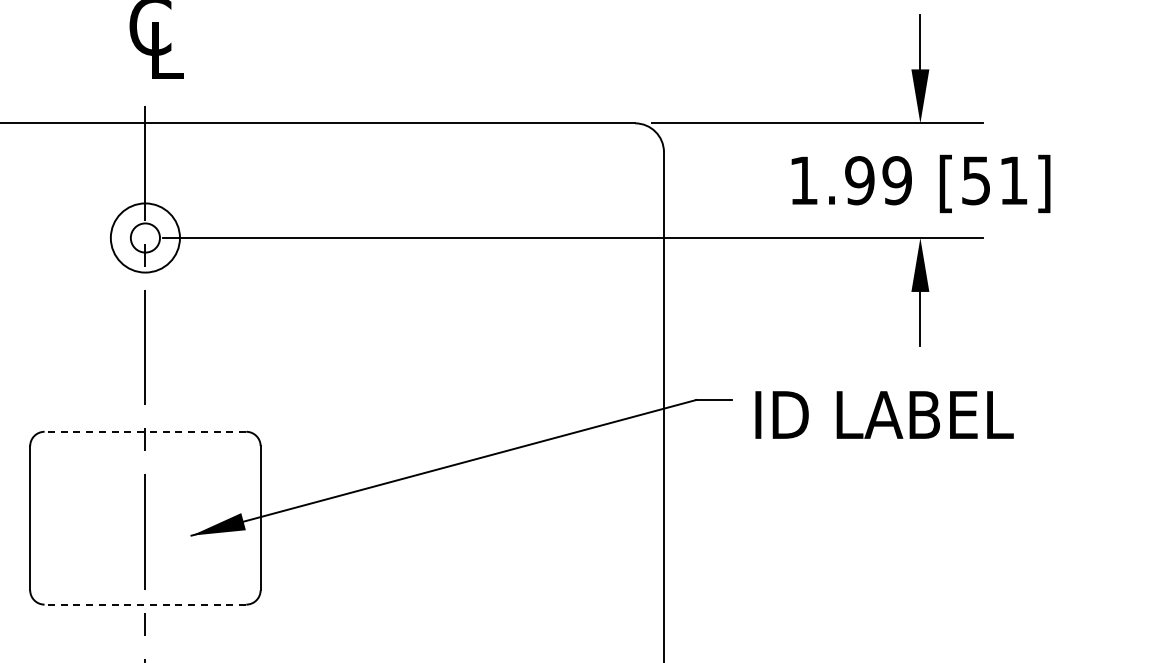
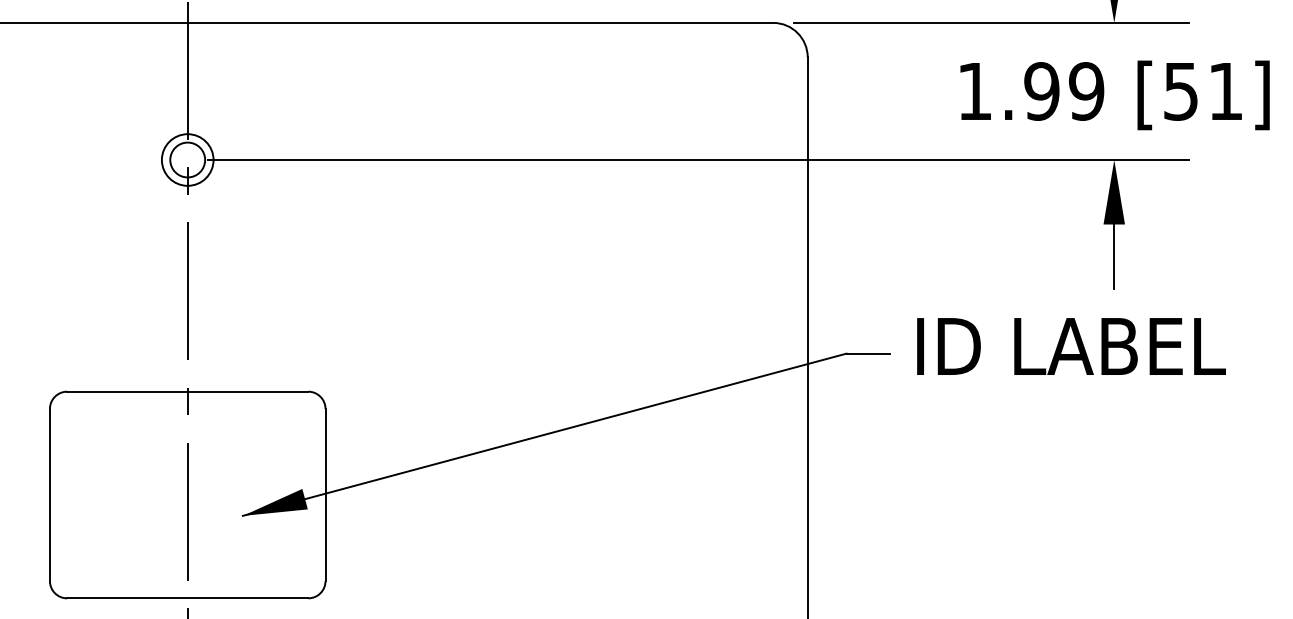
circle: (145, 237) -> (187, 159), size x0.62
text: (884, 414) -> (1071, 345), moved
line: (145, 431) -> (187, 391), dashed -> solid
line: (145, 604) -> (187, 598), dashed -> solid

